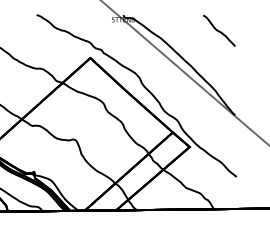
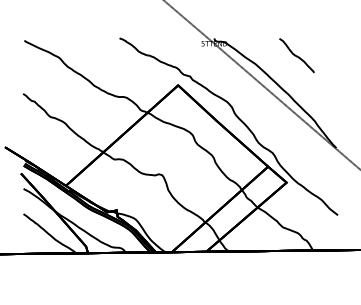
curve: (218, 30) -> (296, 55), moved

